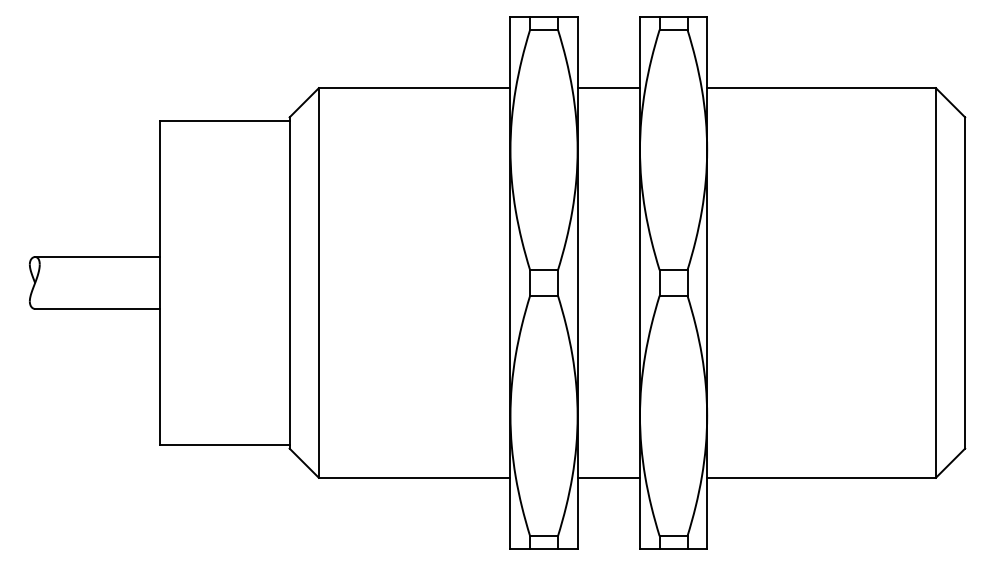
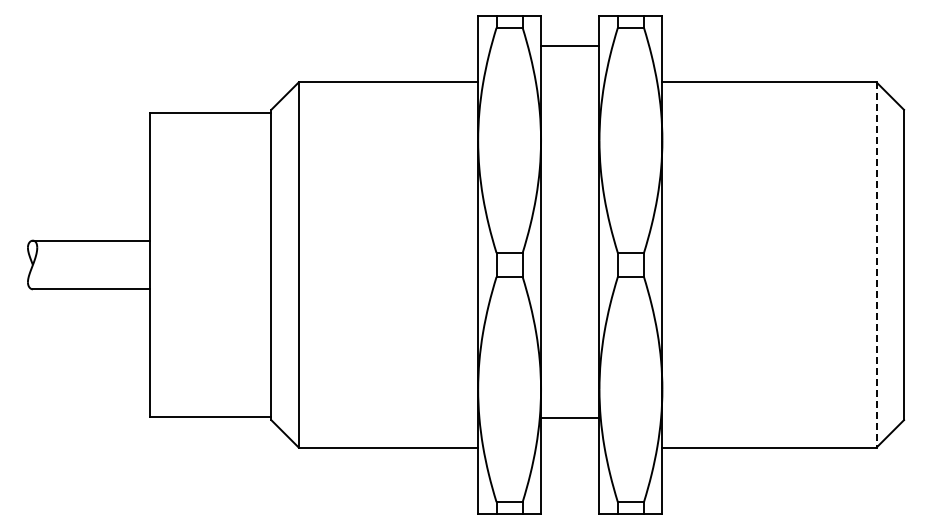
line: (609, 88) -> (570, 46), moved
line: (935, 282) -> (876, 264), solid -> dashed
line: (609, 477) -> (570, 417), moved

